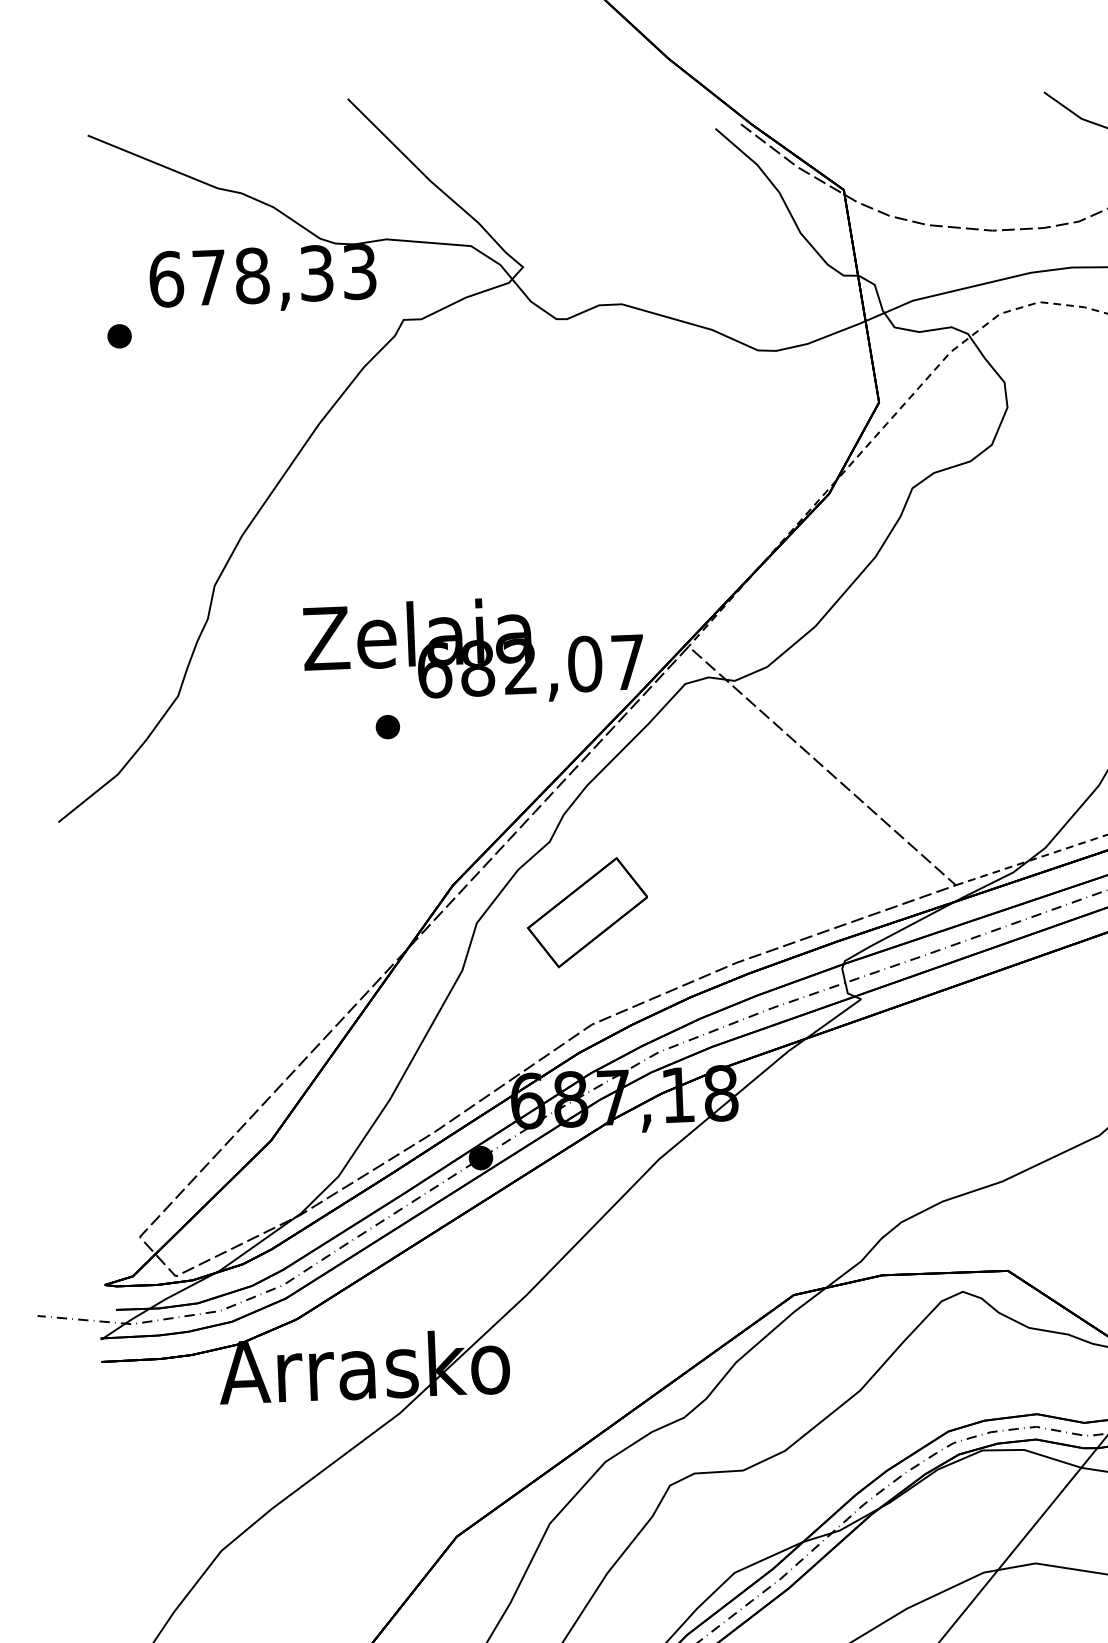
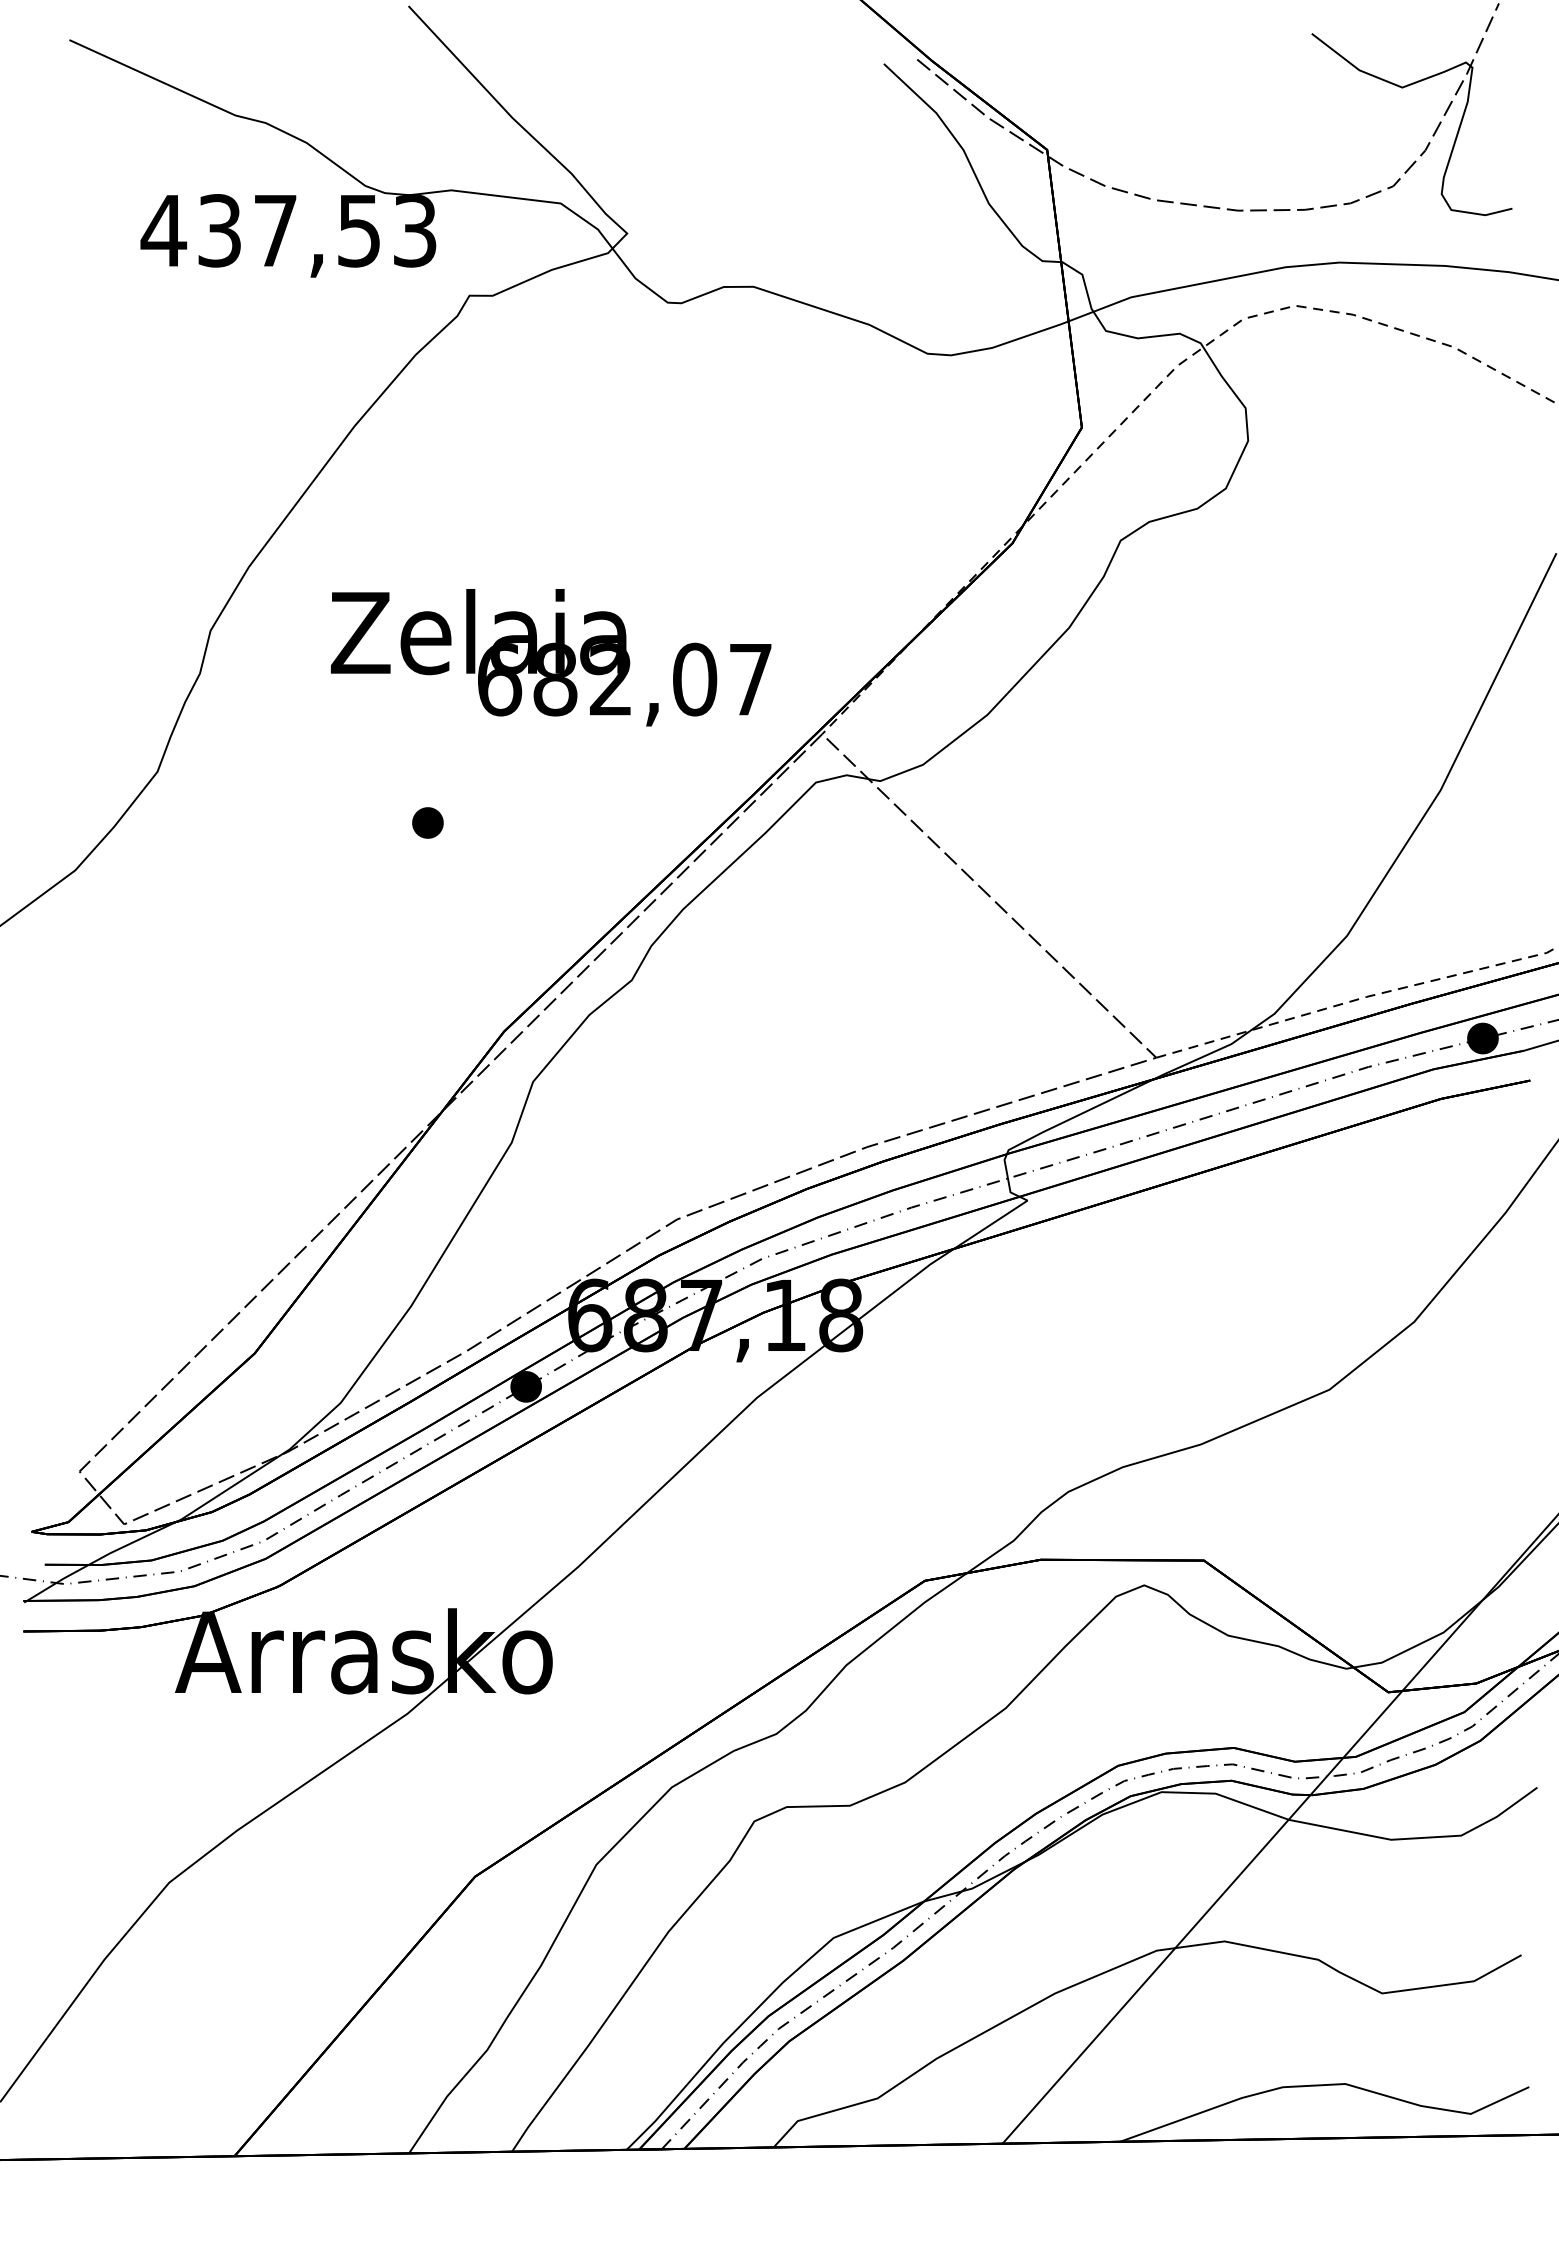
text: (240, 276) -> (260, 230), 678,33 -> 437,53
part: (119, 335) -> (100, 301), removed
text: (473, 651) -> (551, 657), moved
part: (587, 912) -> (677, 1073), removed

